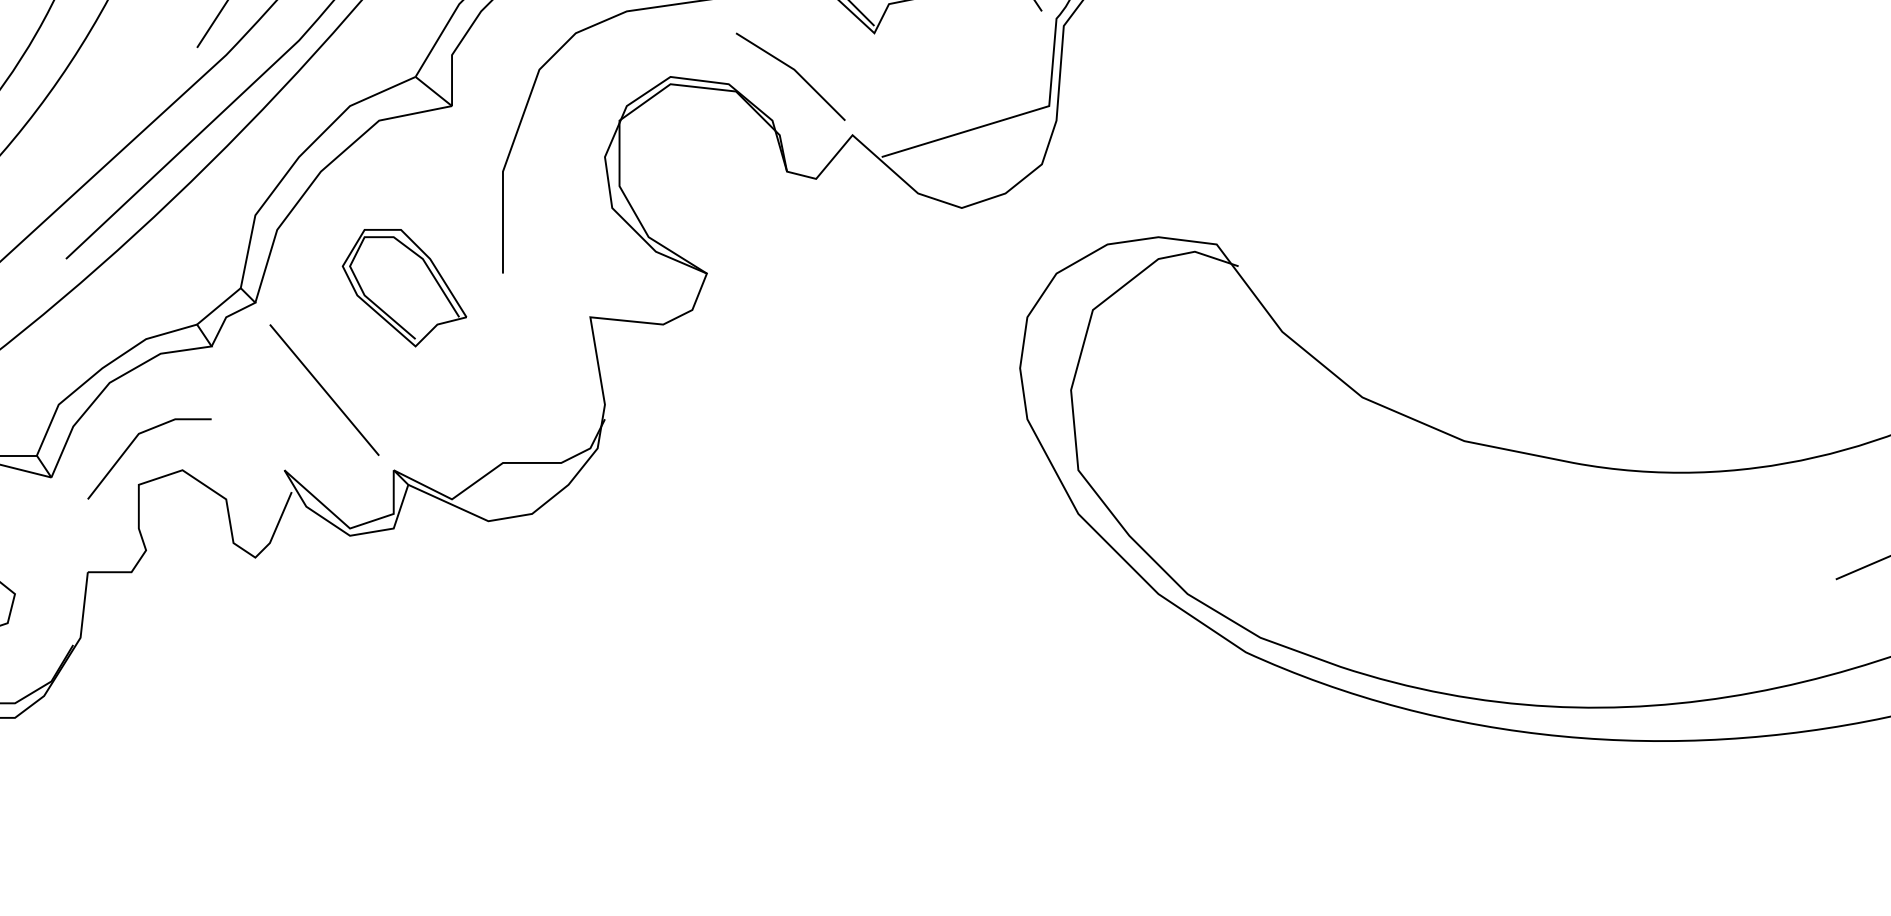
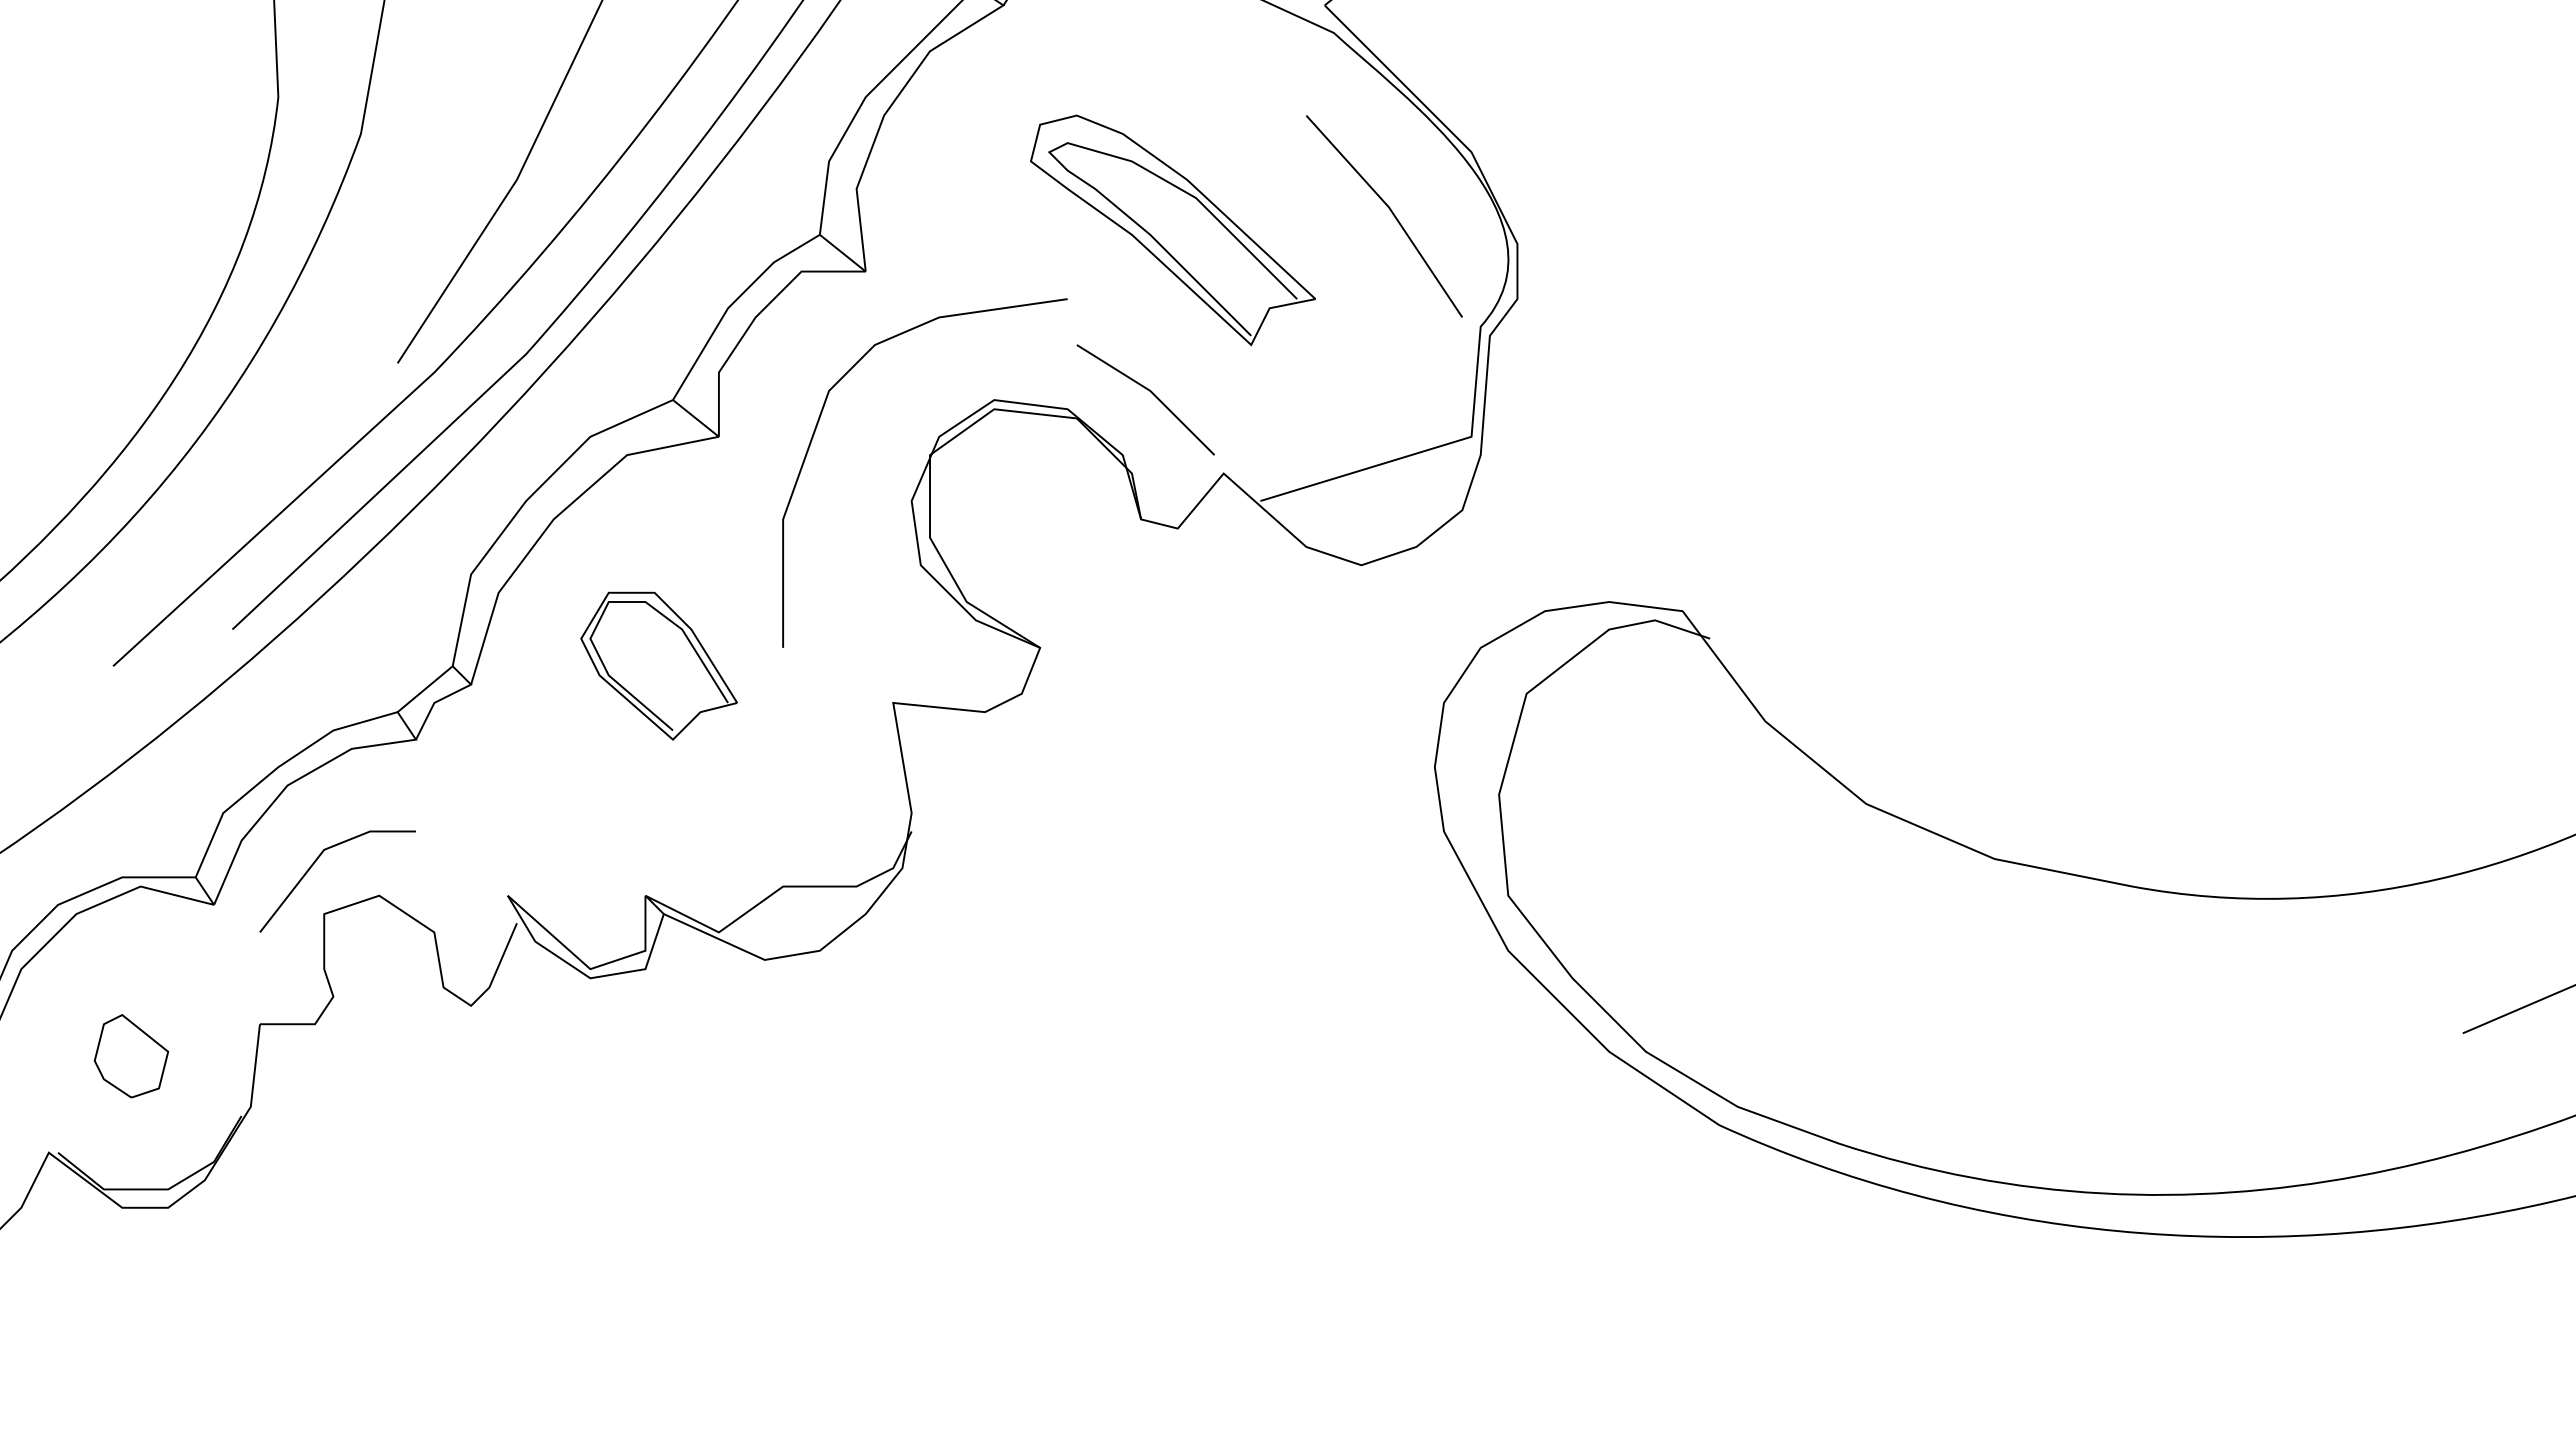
line: (324, 389) -> (558, 794), removed

